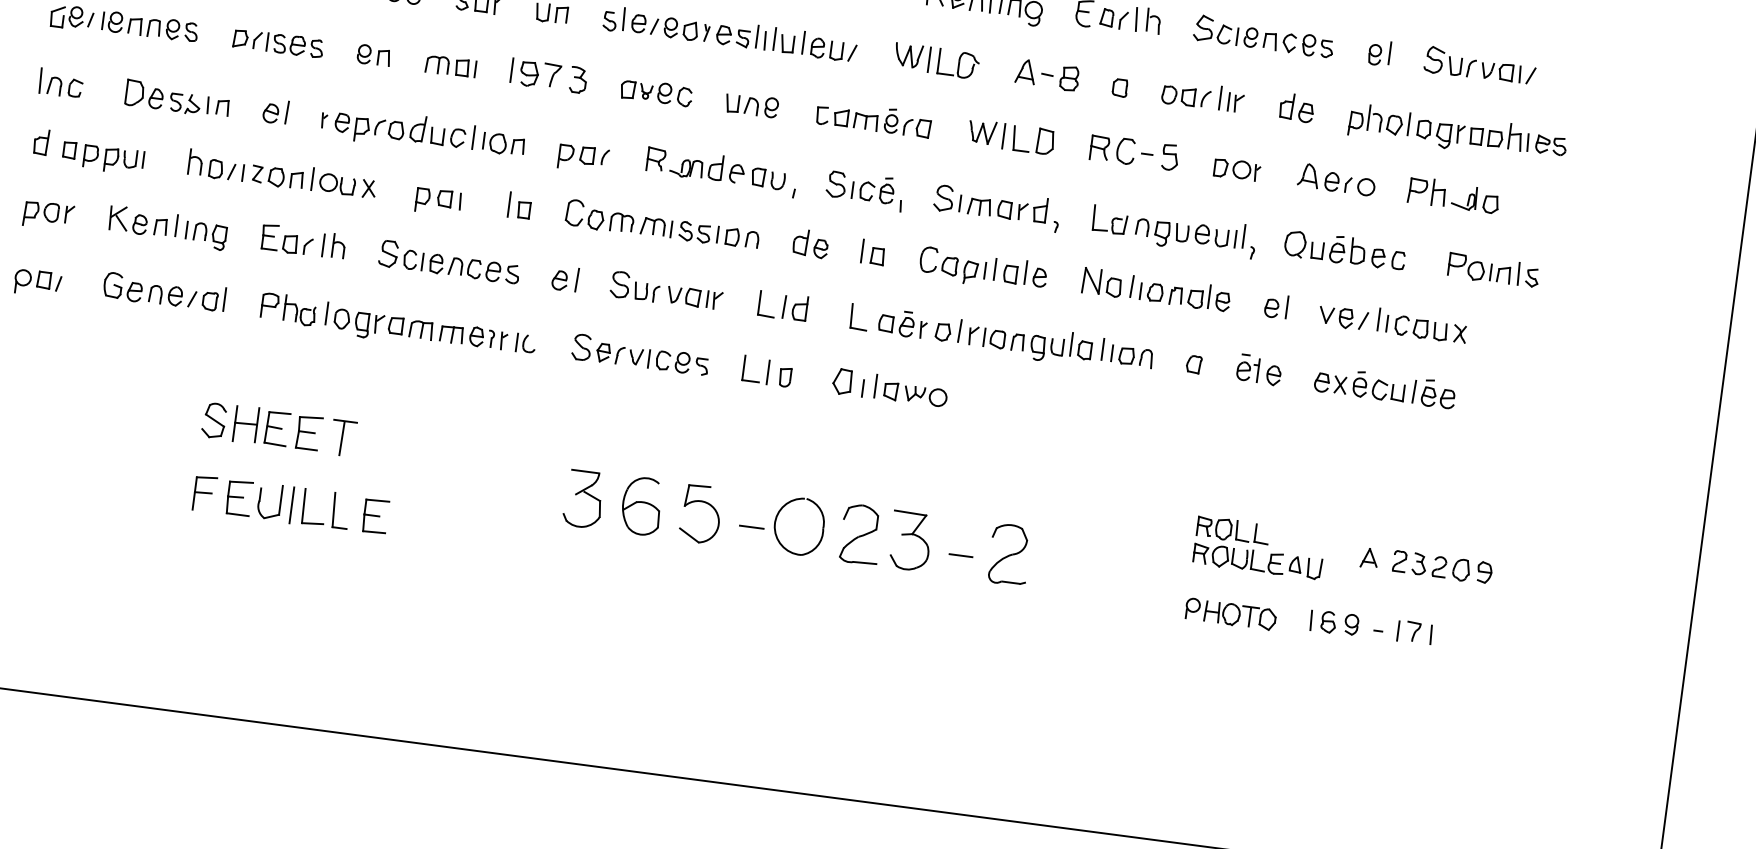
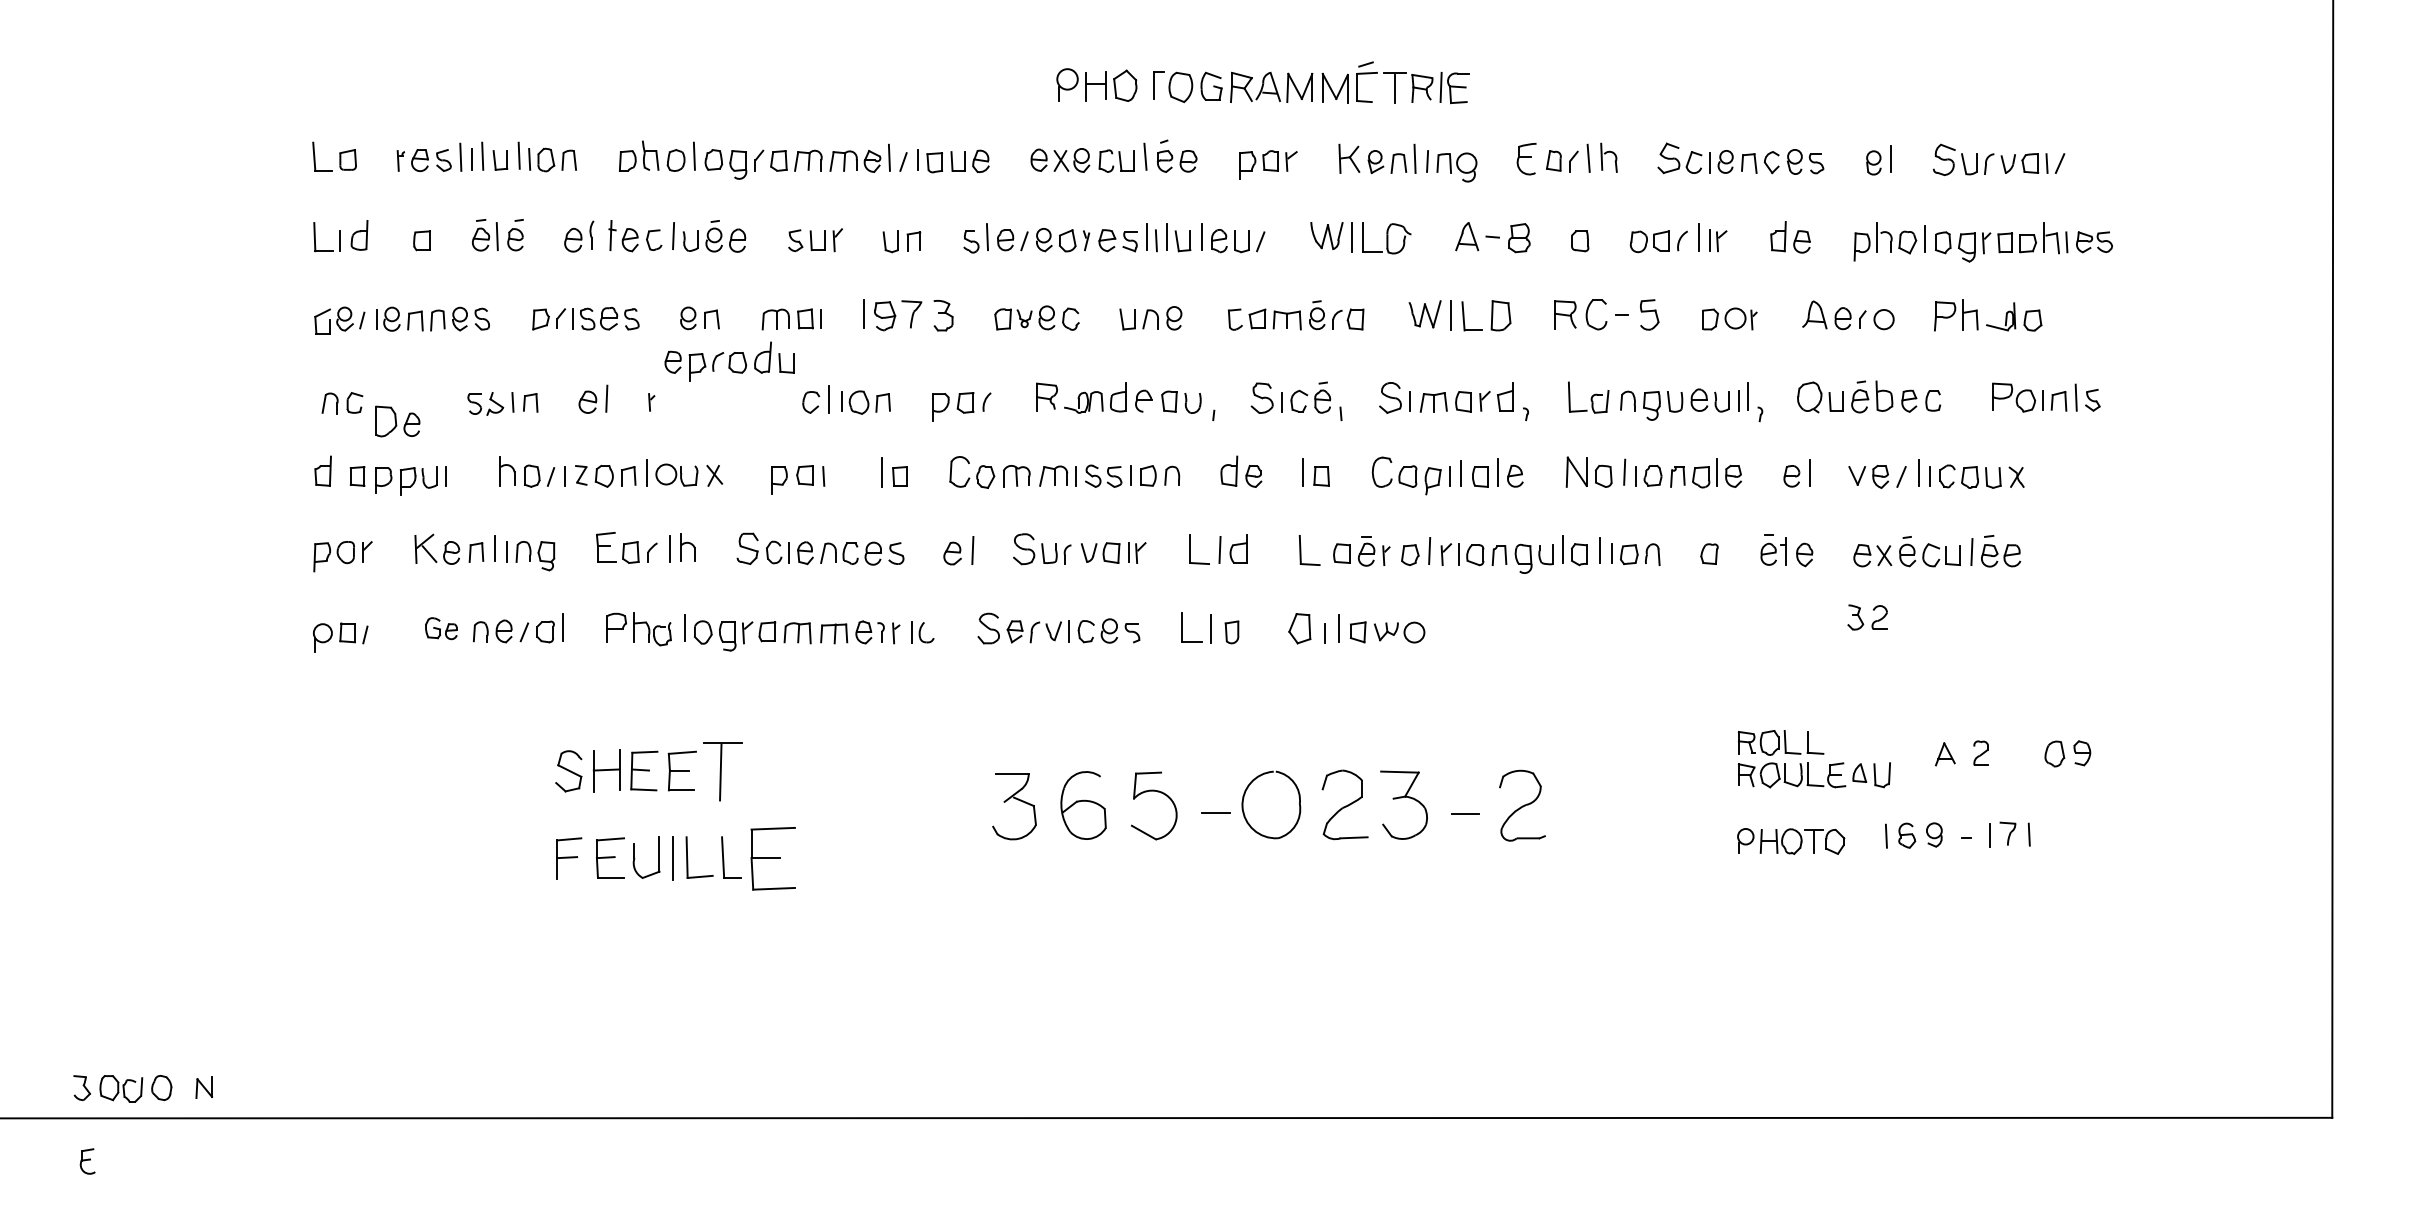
line: (40, 79) -> (312, 398), removed
part: (144, 94) -> (397, 421), moved
part: (389, 128) -> (729, 361), moved
part: (123, 286) -> (441, 628), size x0.7
part: (343, 438) -> (723, 772), size x1.4
part: (375, 516) -> (772, 858), size x1.6
part: (1429, 565) -> (1867, 617), moved

